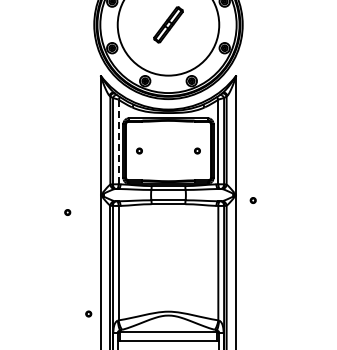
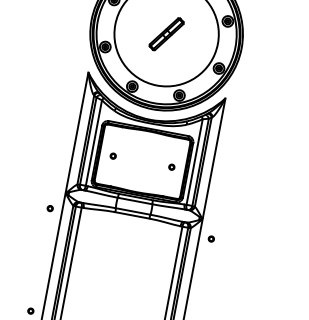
line: (118, 142) -> (93, 143), dashed -> solid
part: (252, 200) -> (210, 238), moved
part: (67, 212) -> (49, 208), moved

